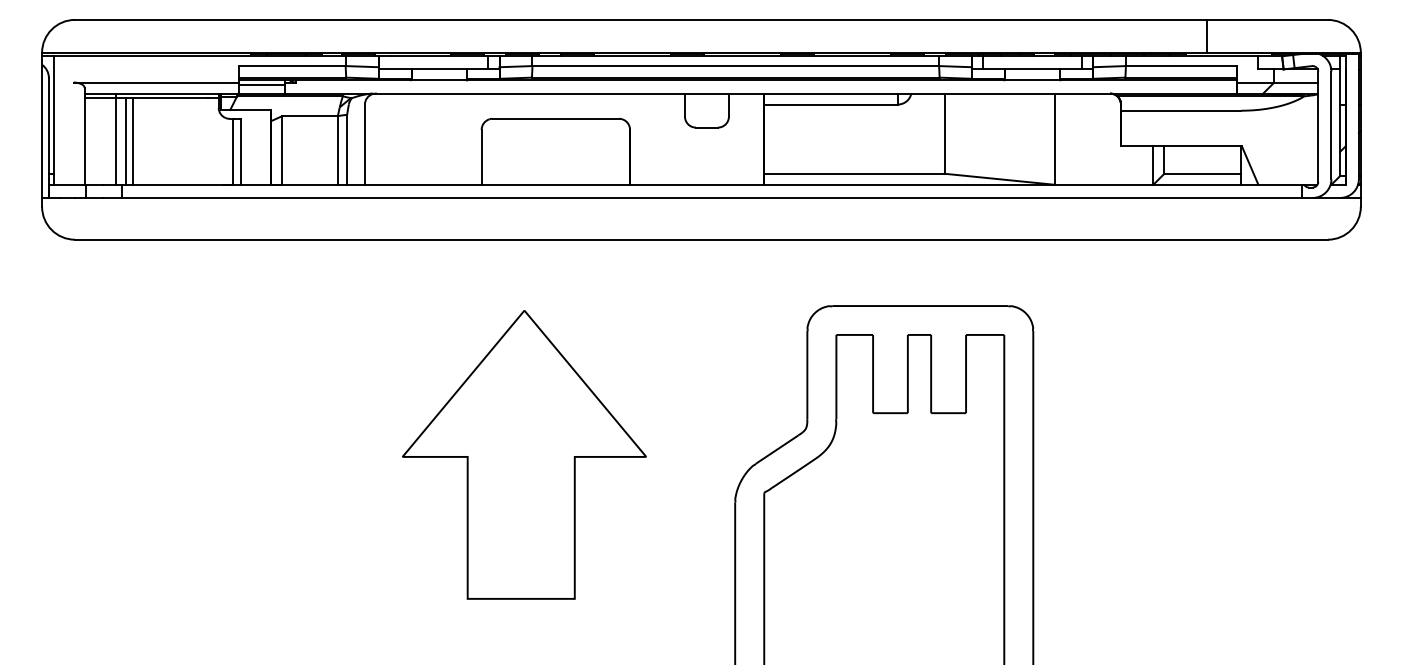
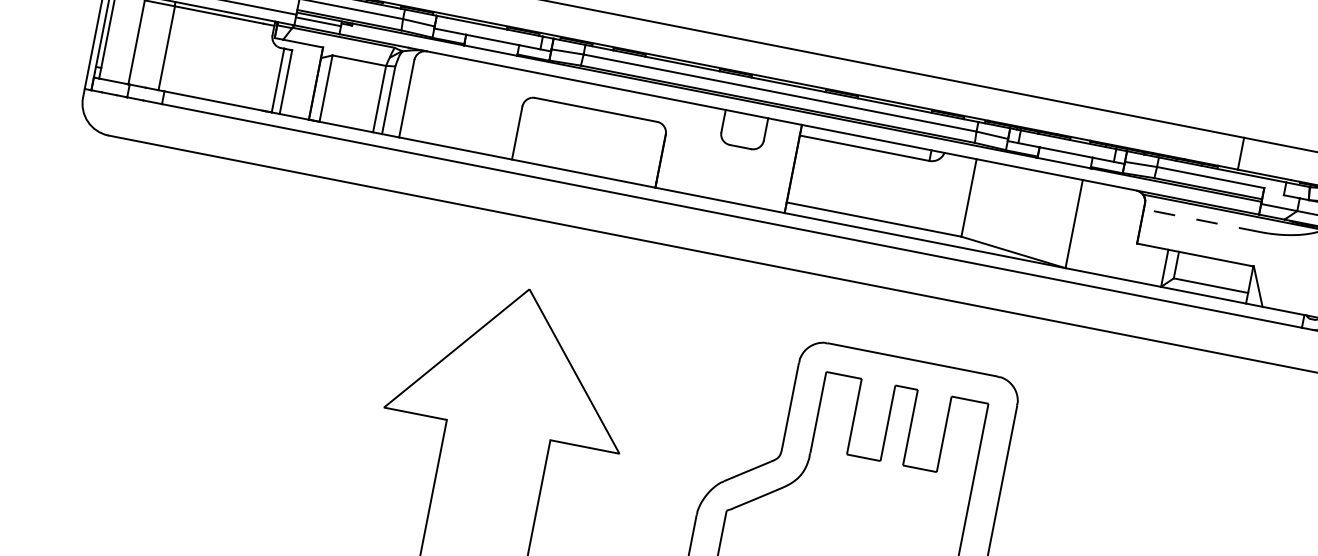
line: (1180, 110) -> (1201, 220), solid -> dashed
line: (125, 140) -> (176, 49), removed
line: (133, 140) -> (183, 50), removed

